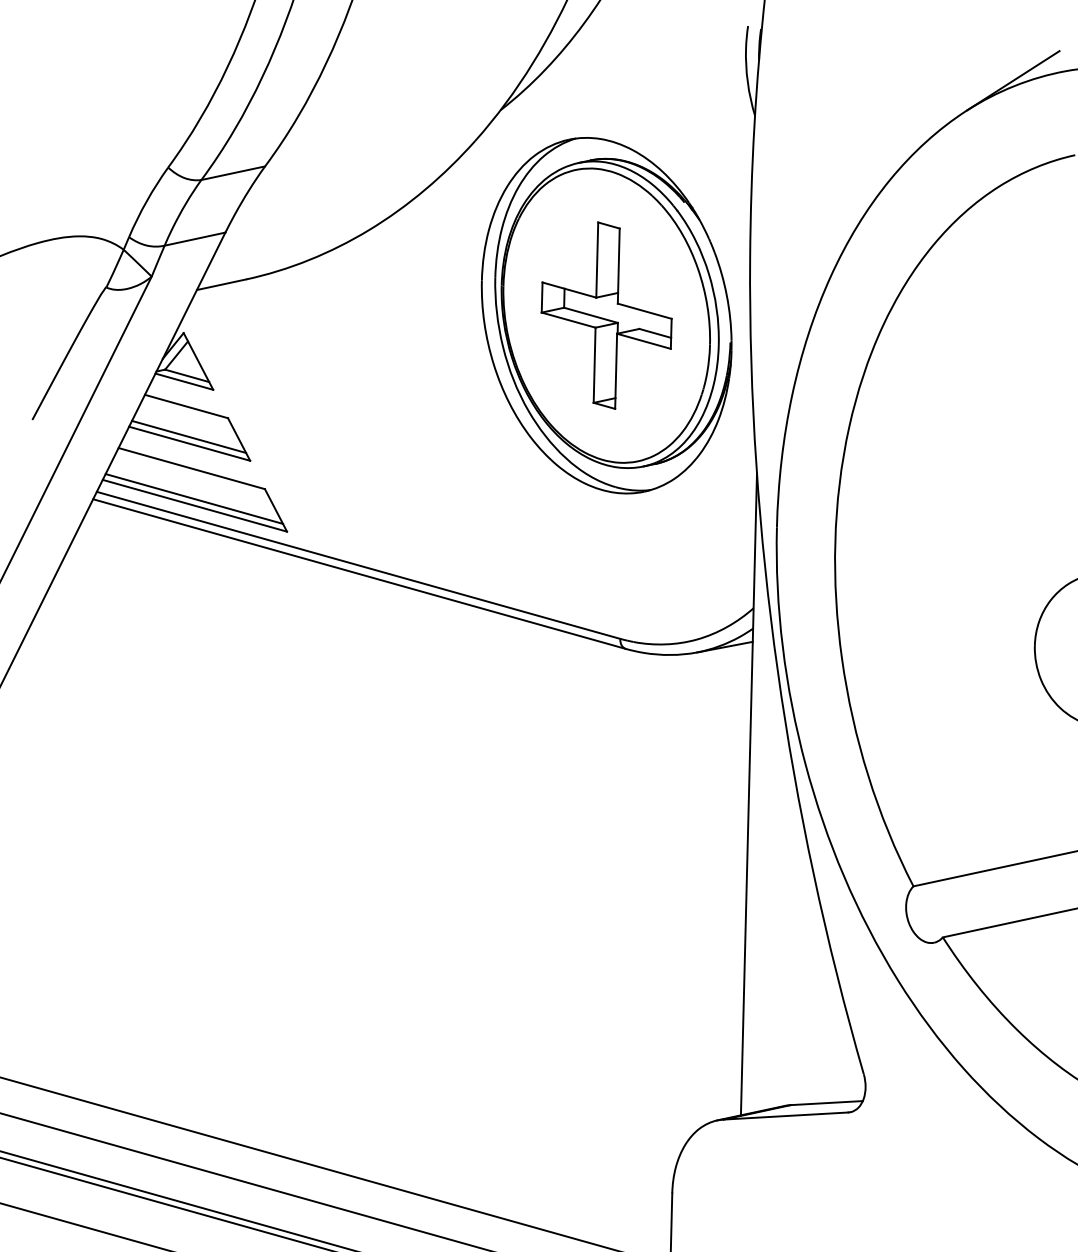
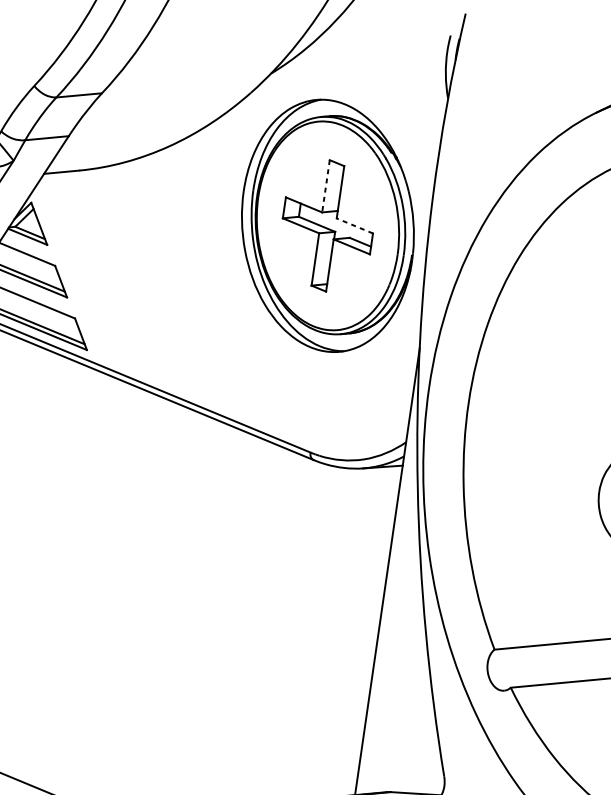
line: (597, 260) -> (326, 186), solid -> dashed
line: (644, 311) -> (354, 226), solid -> dashed

